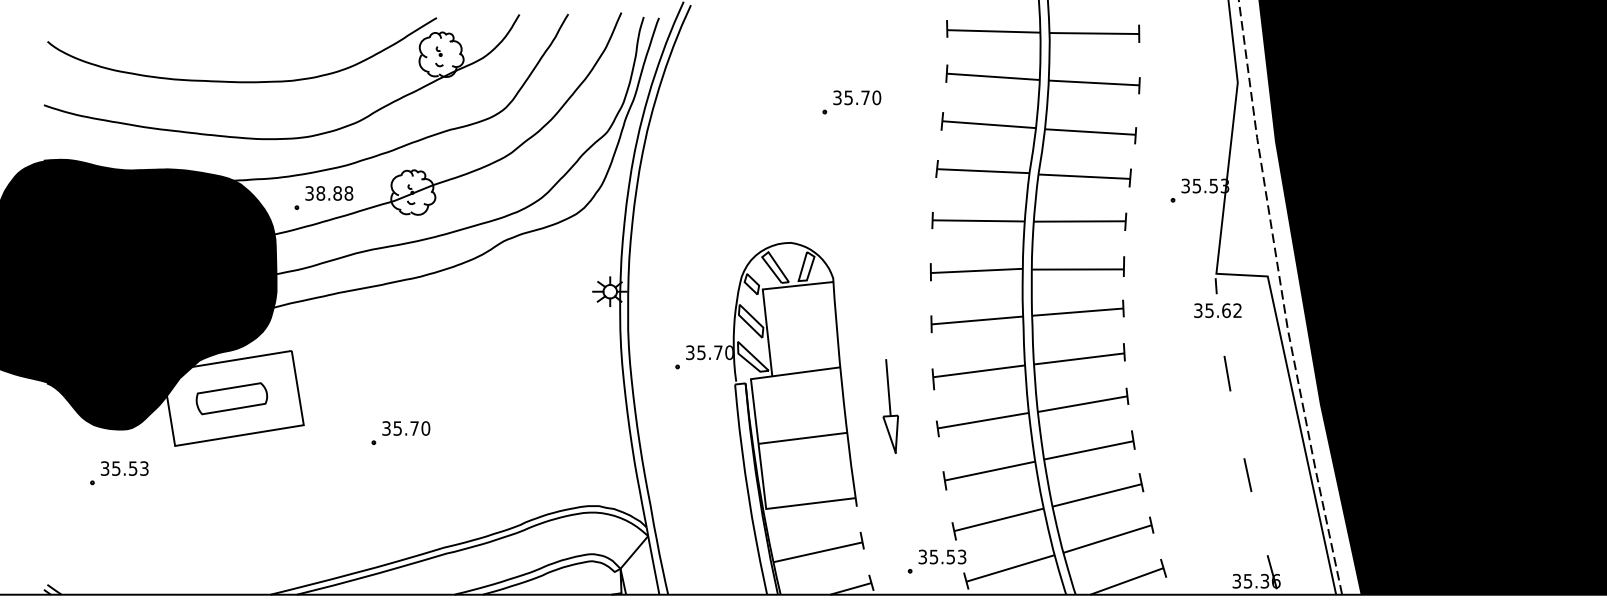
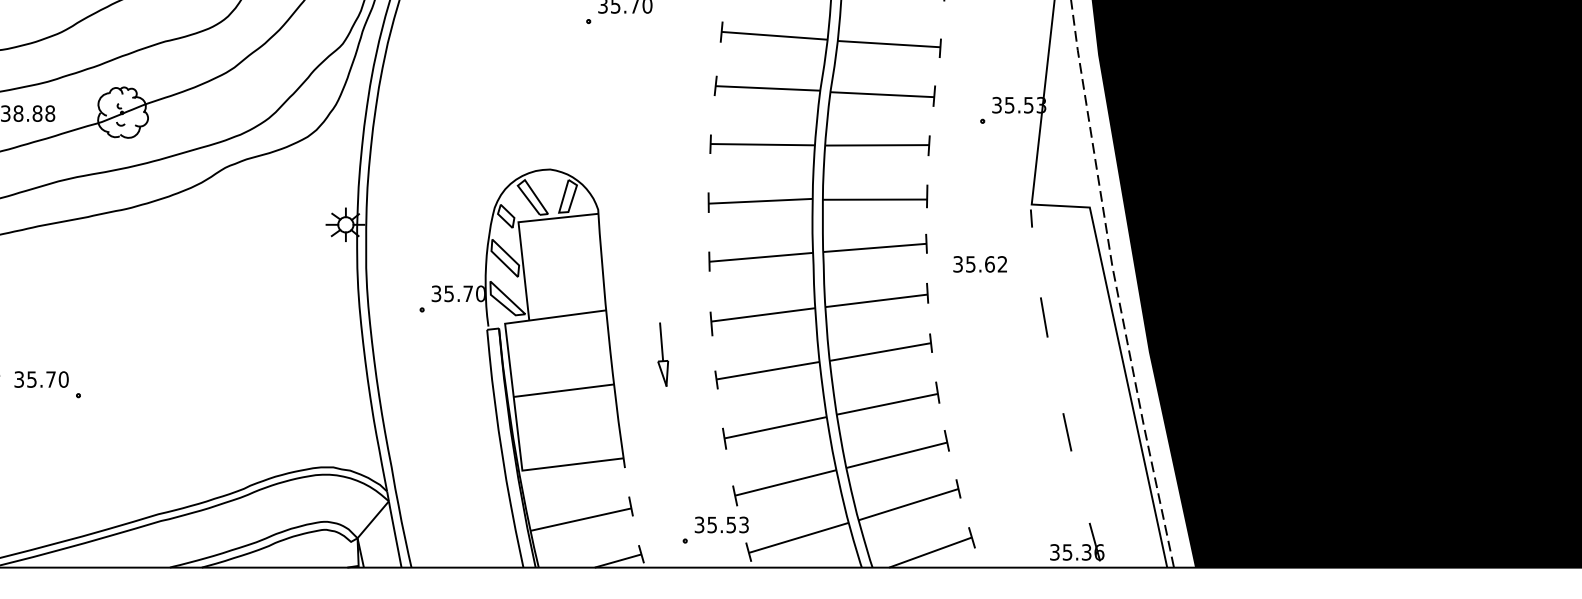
text: (1217, 310) -> (979, 264), moved
part: (890, 406) -> (663, 354), size x0.6
text: (406, 428) -> (41, 379), moved

